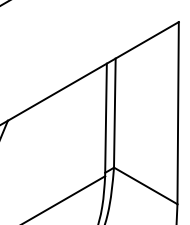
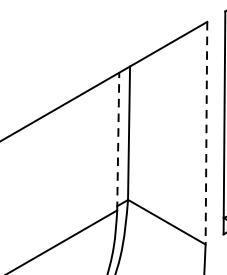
line: (178, 113) -> (206, 133), solid -> dashed
line: (106, 119) -> (118, 141), solid -> dashed

